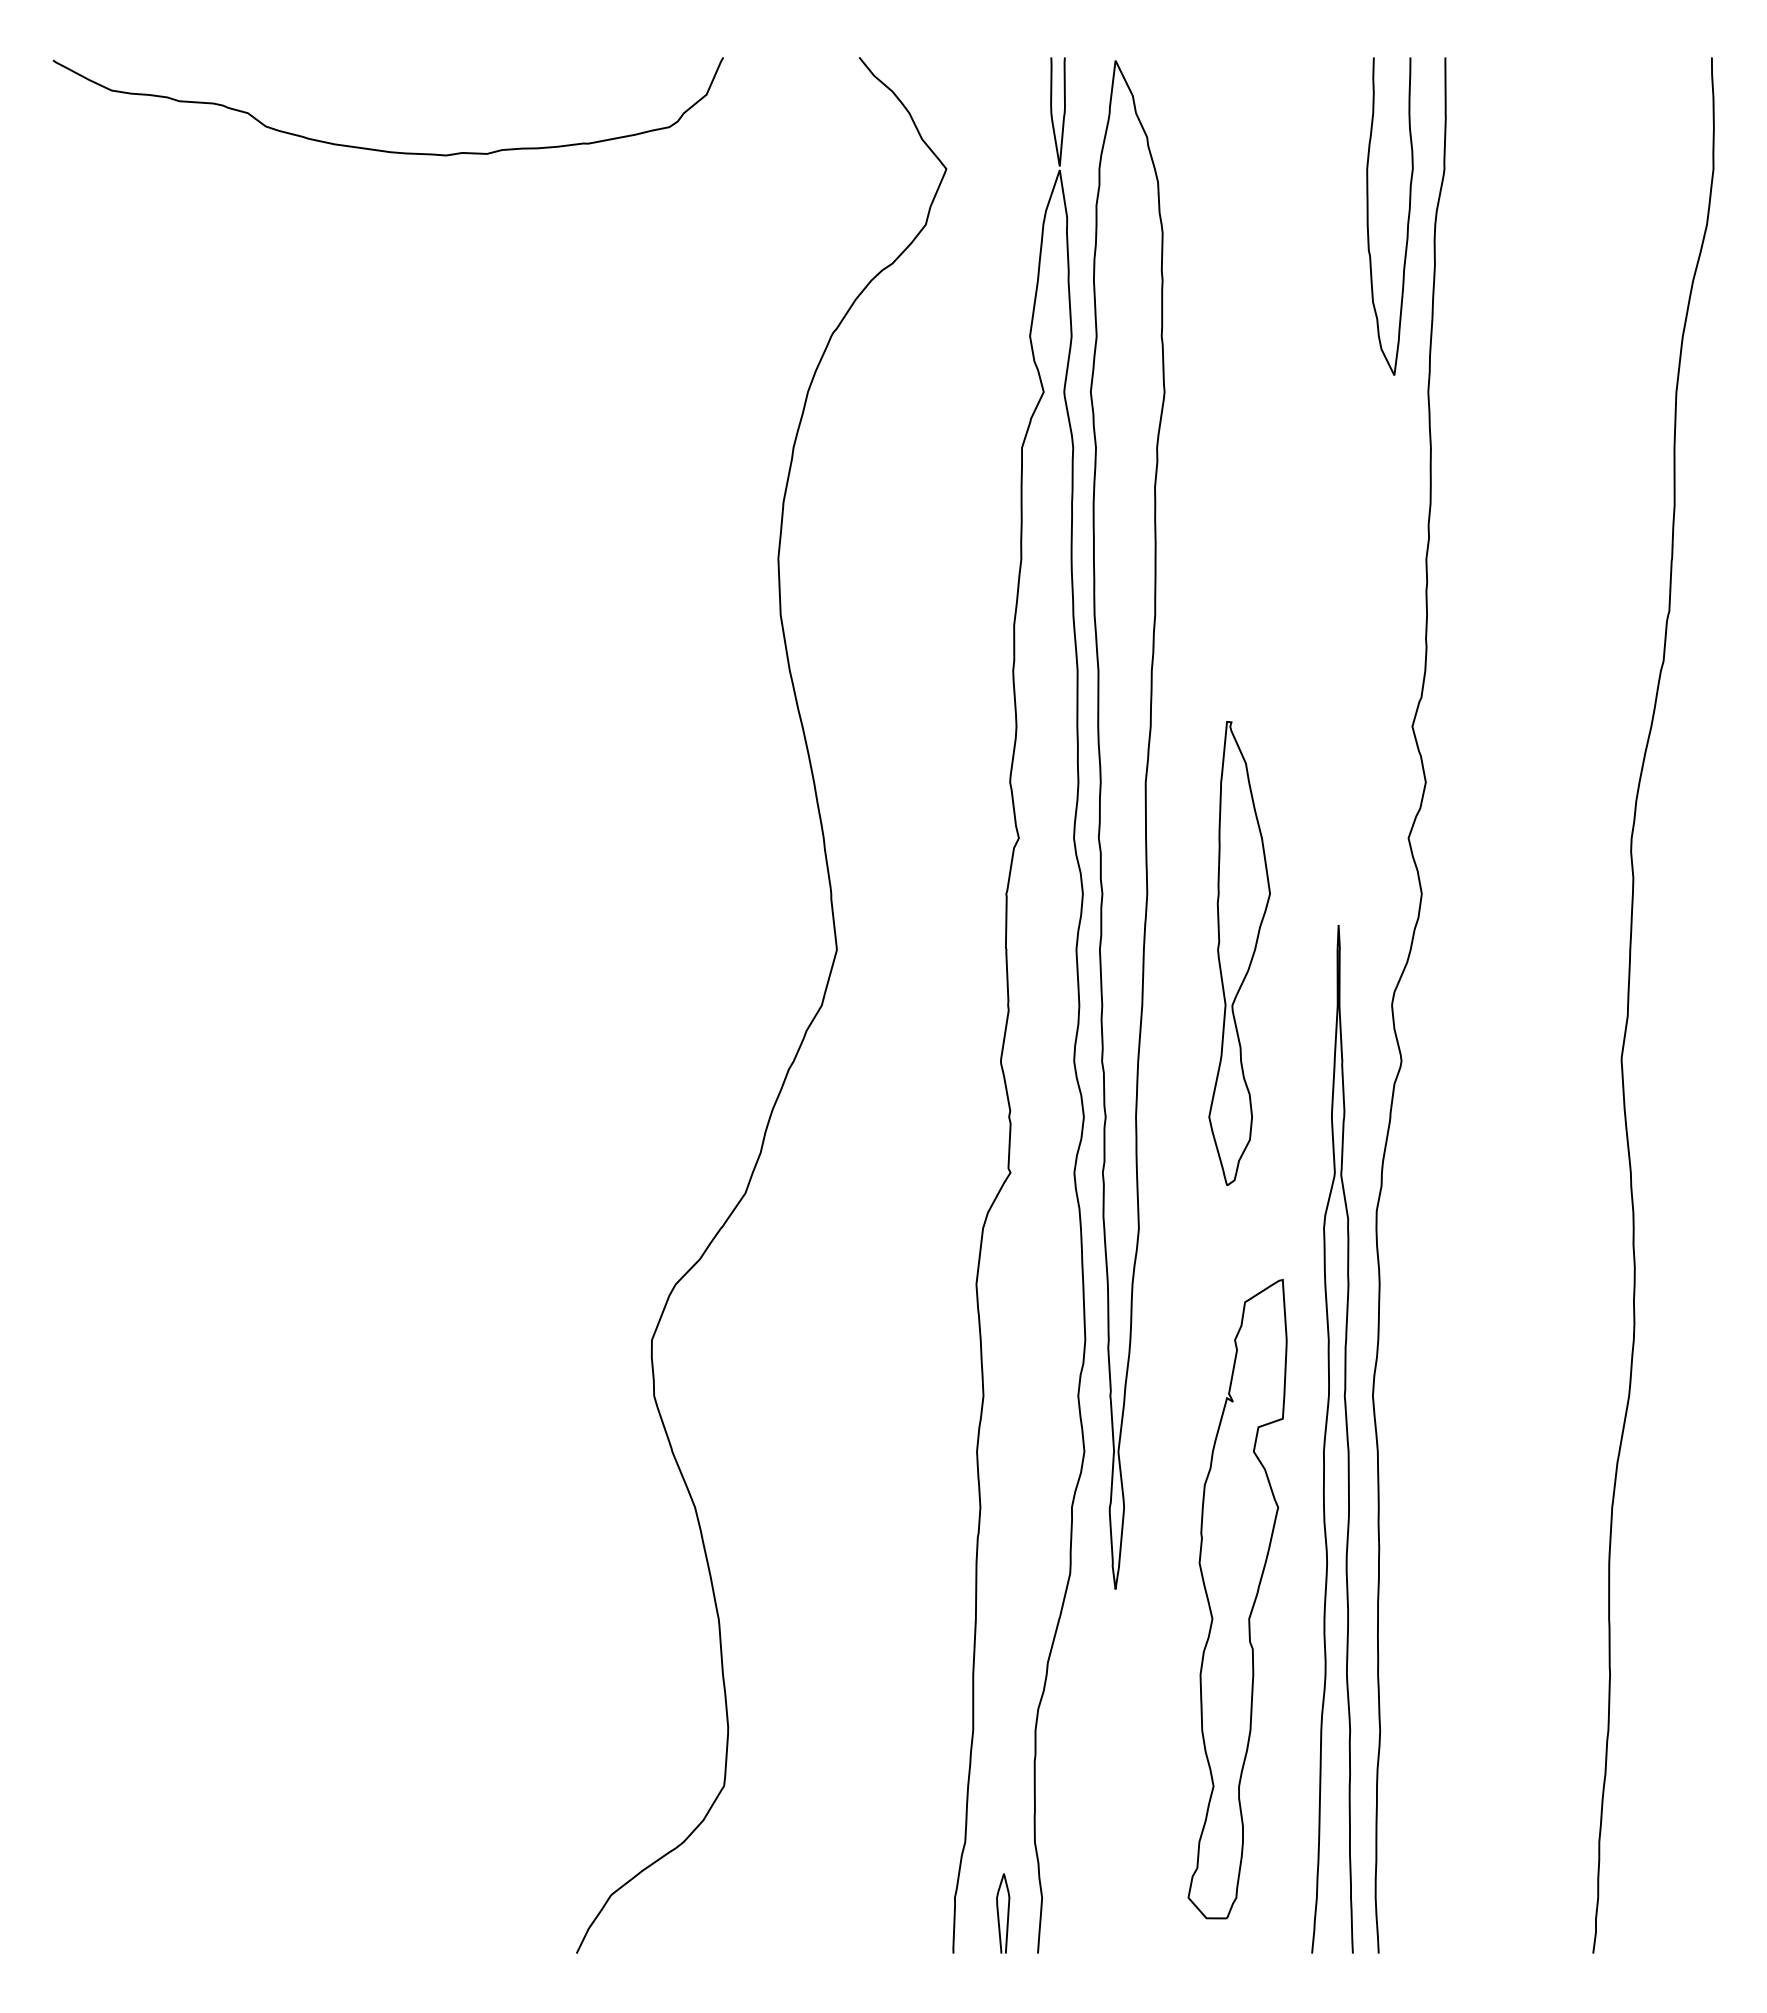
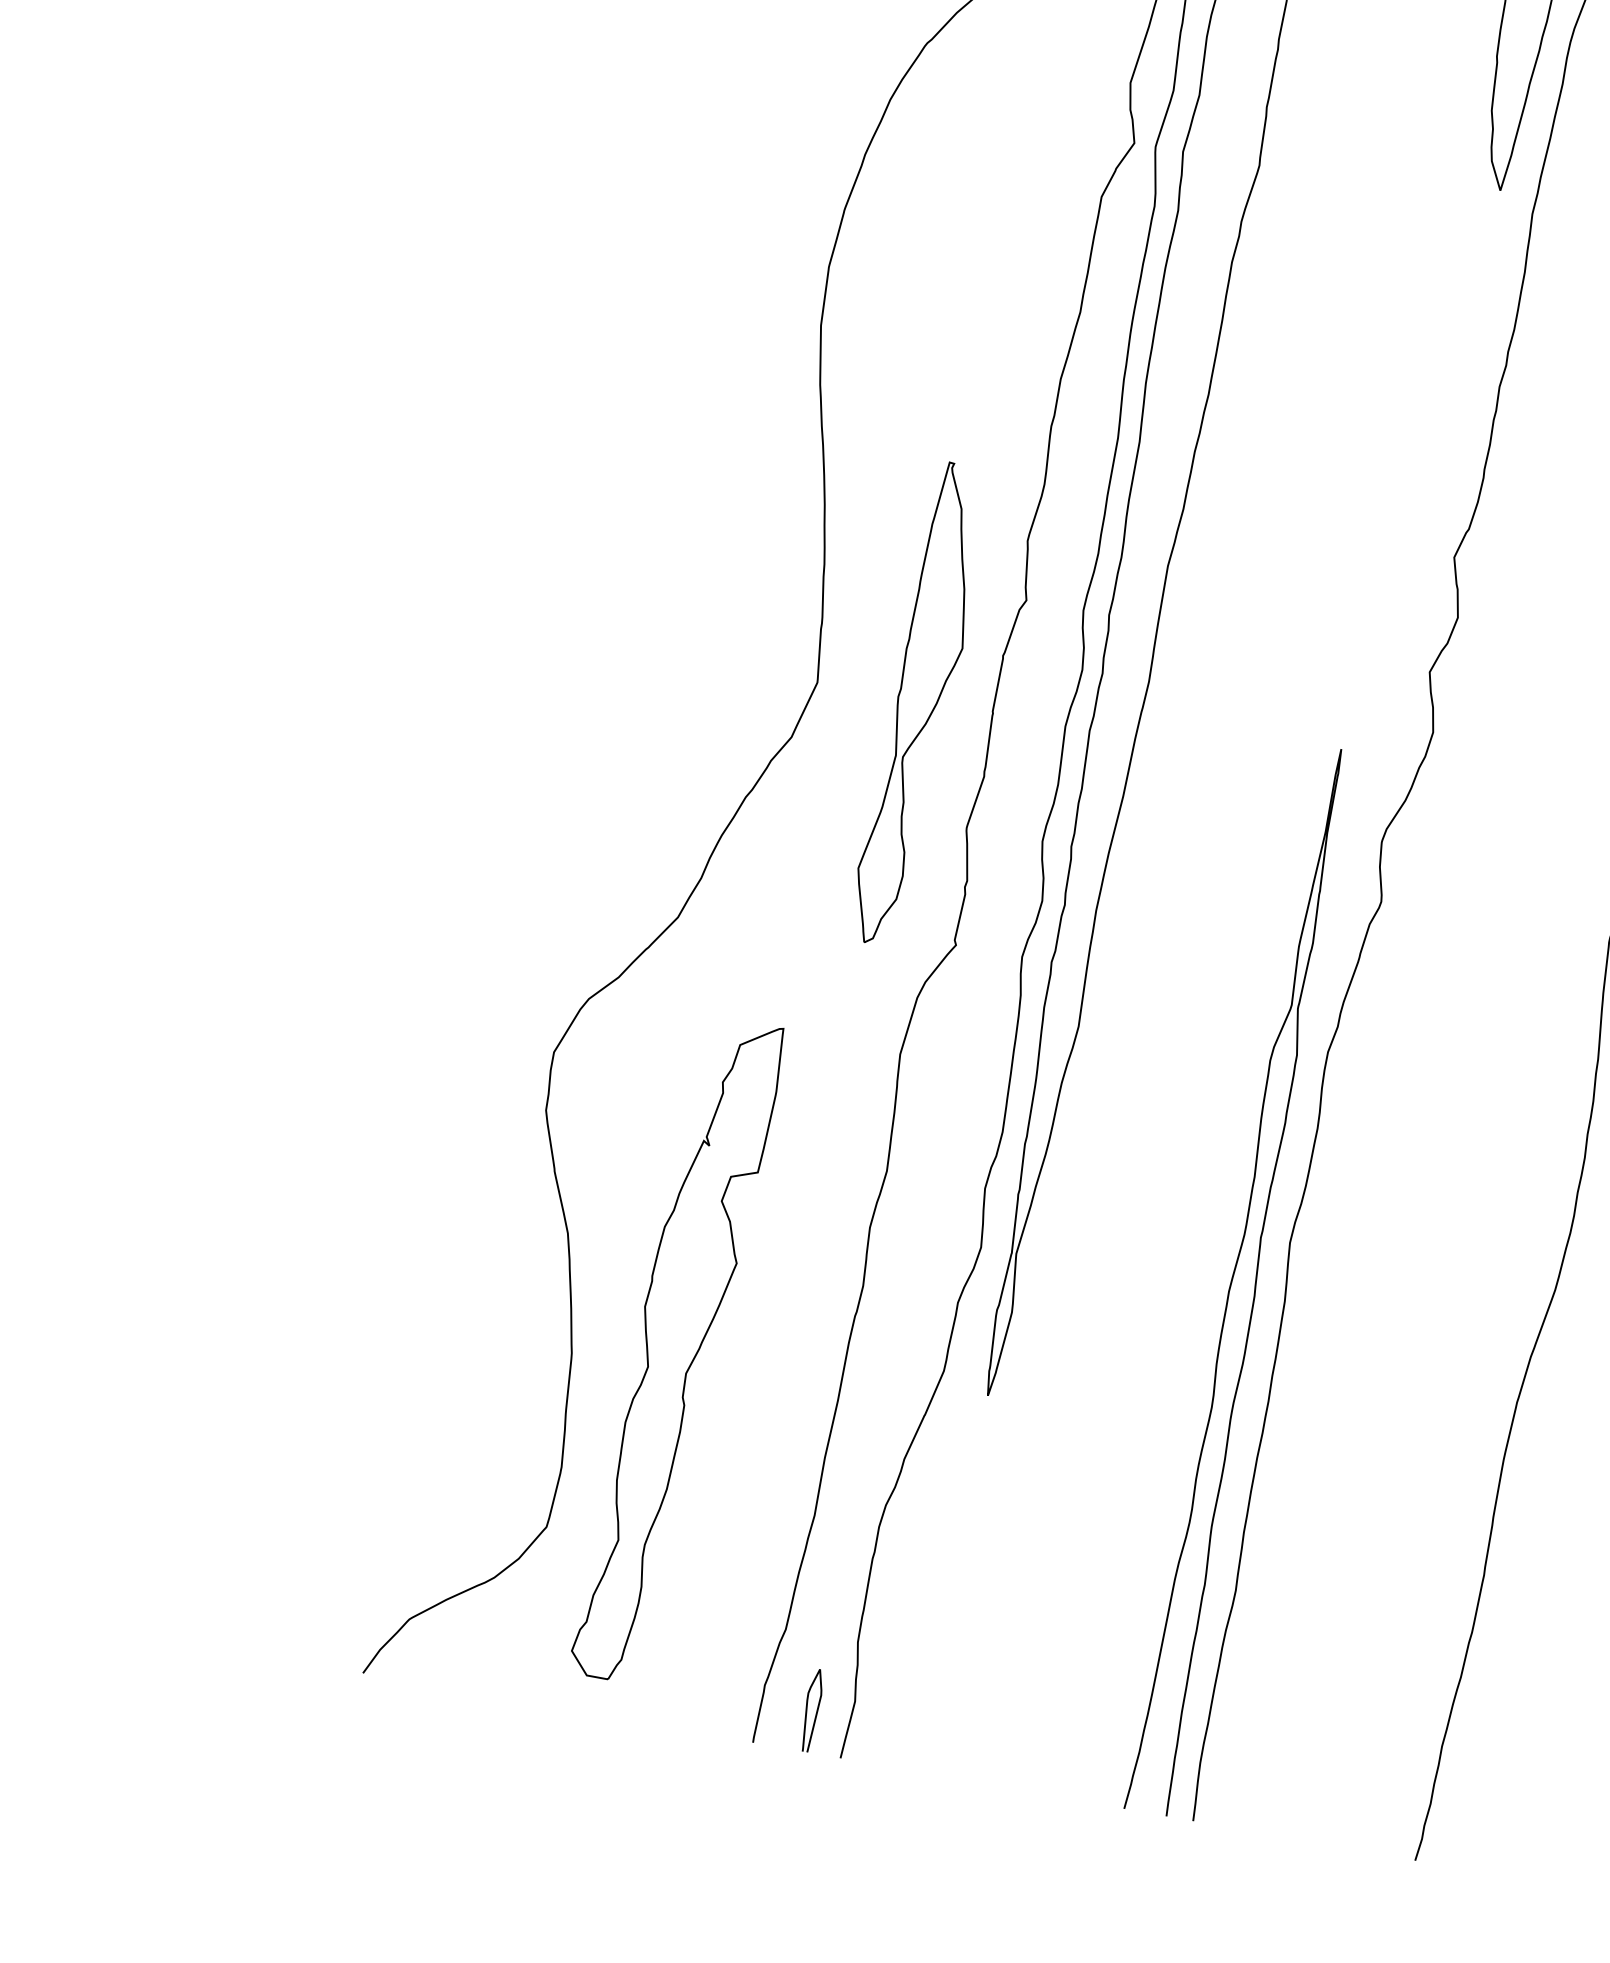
part: (1239, 953) -> (919, 704), moved
part: (1237, 1599) -> (677, 1351), moved

